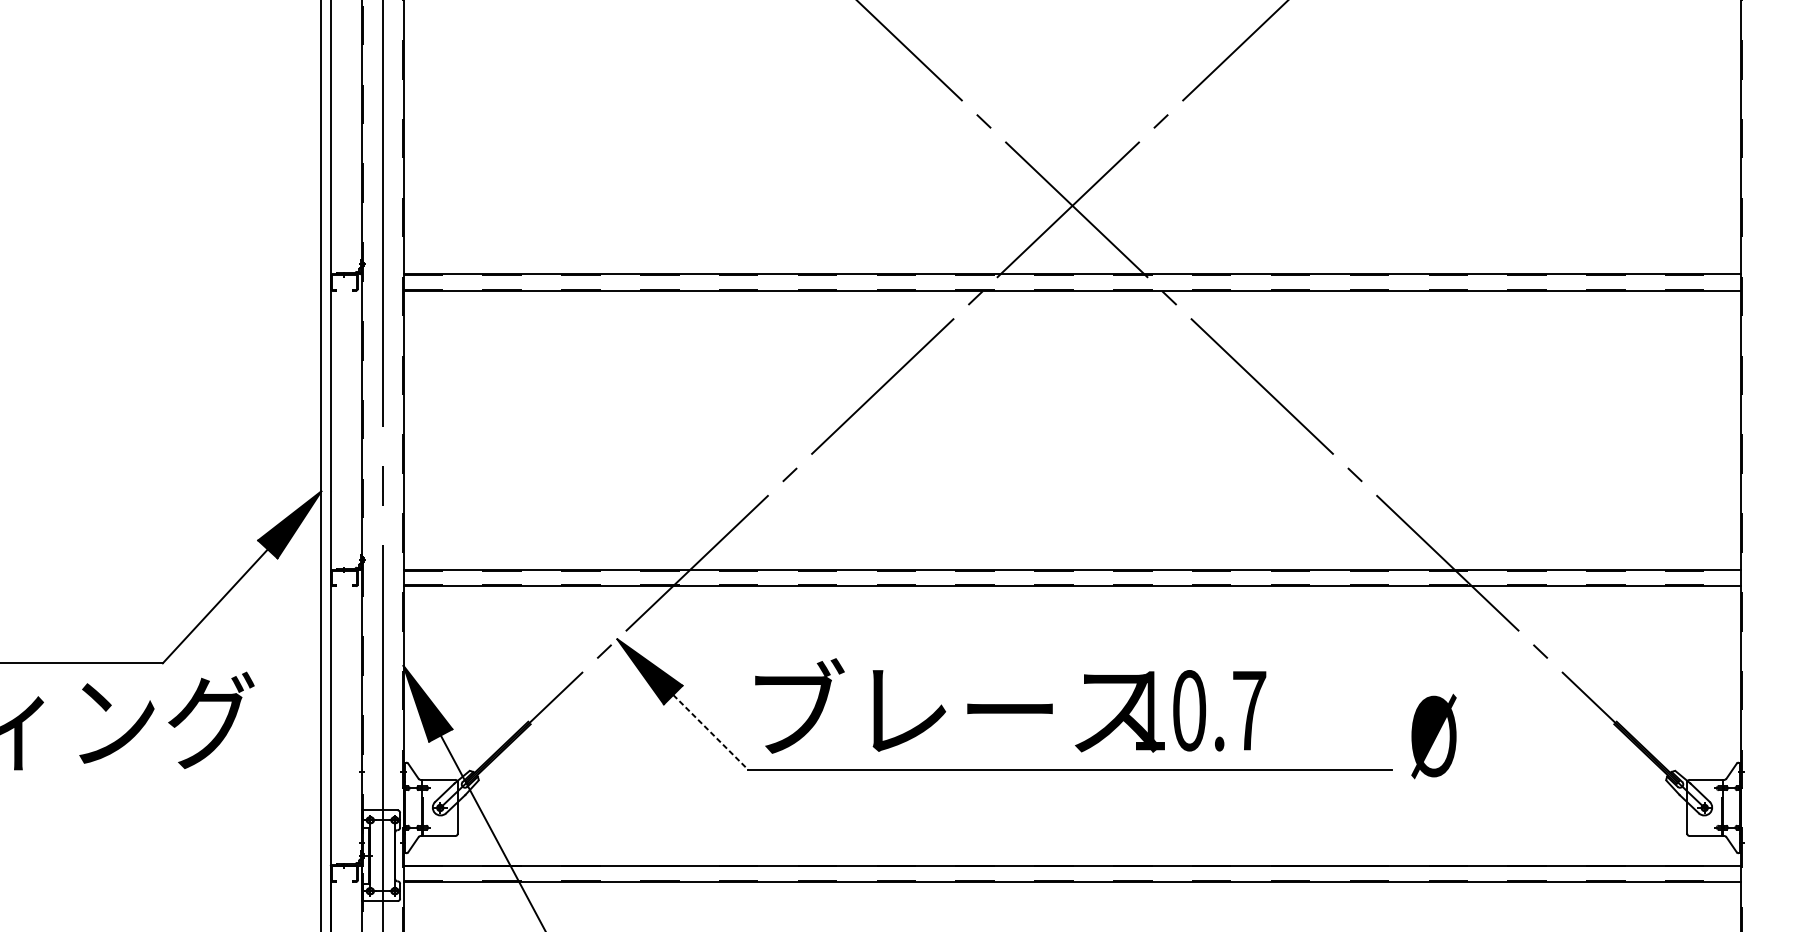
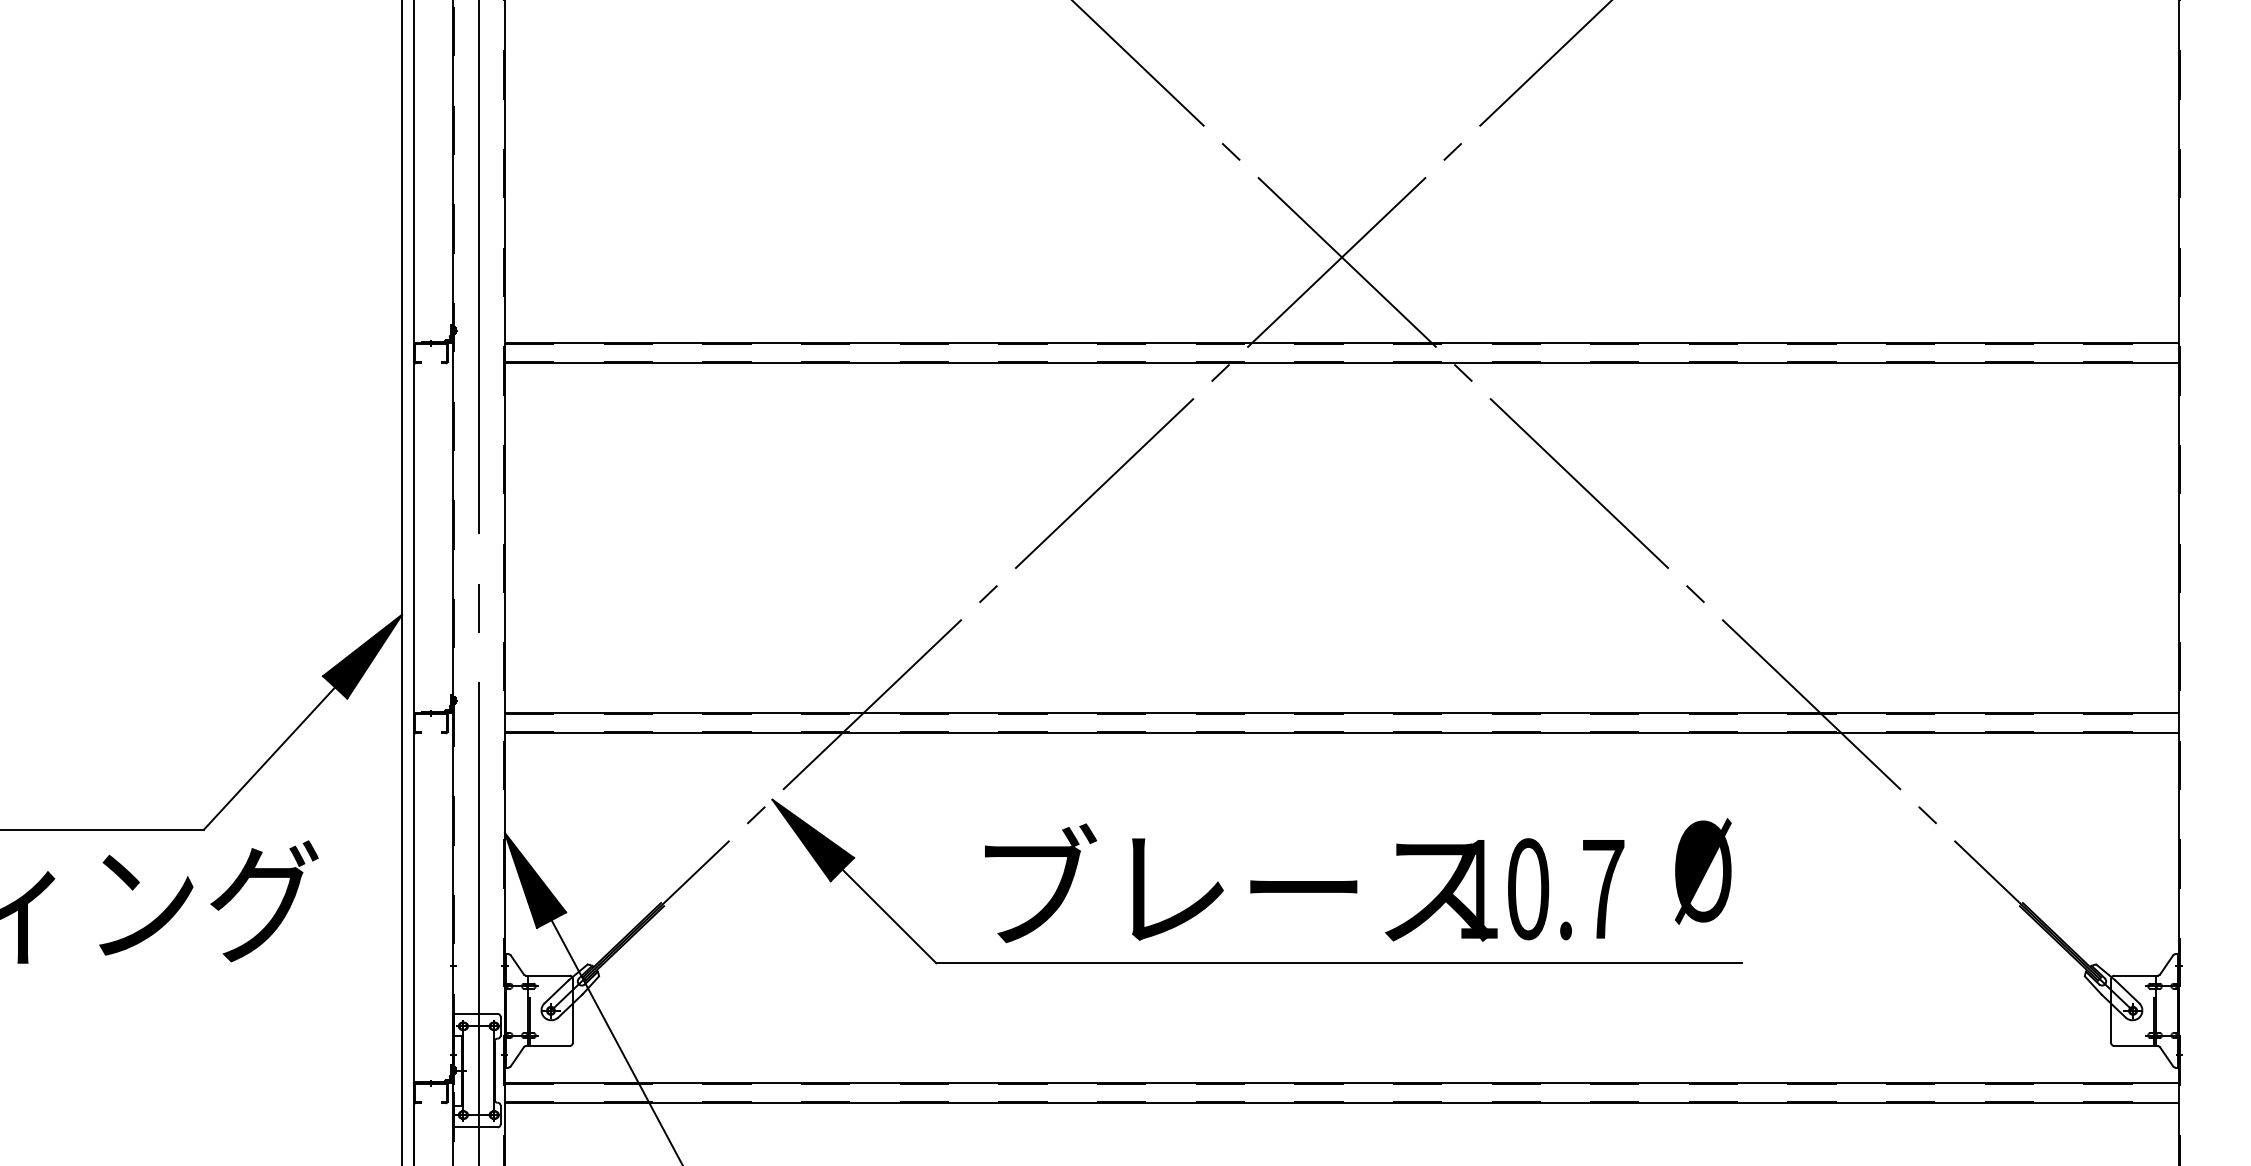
text: (1010, 706) -> (1304, 883), moved
line: (710, 732) -> (889, 916), dashed -> solid
text: (1434, 736) -> (1703, 871), moved

